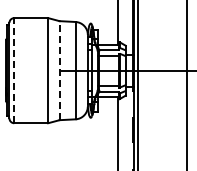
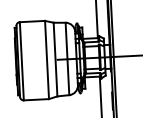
line: (14, 70) -> (22, 61), dashed -> solid
line: (59, 70) -> (55, 59), dashed -> solid

